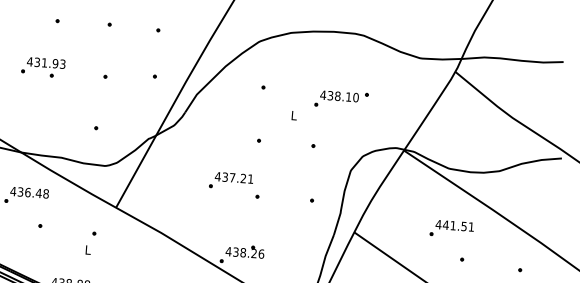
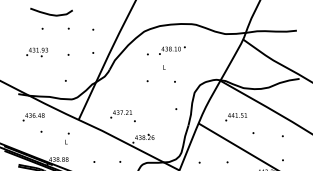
text: (341, 99) -> (172, 50), moved
text: (233, 185) -> (122, 116), moved
text: (452, 229) -> (236, 117), moved

